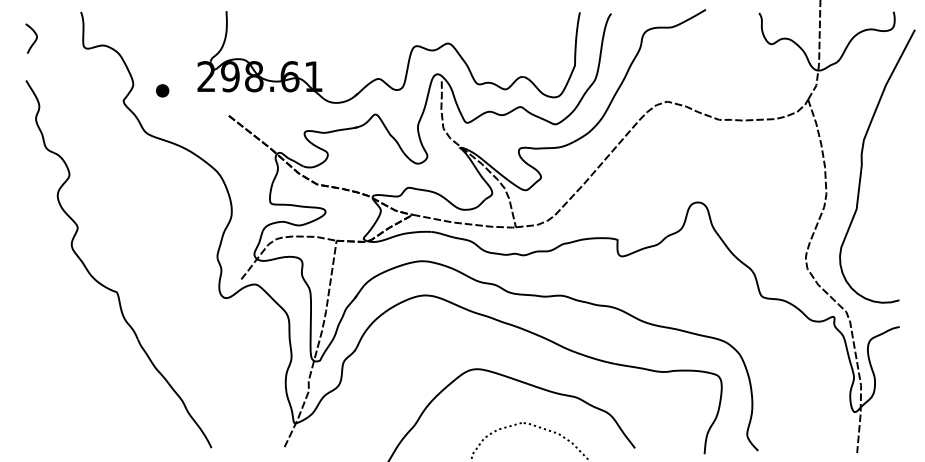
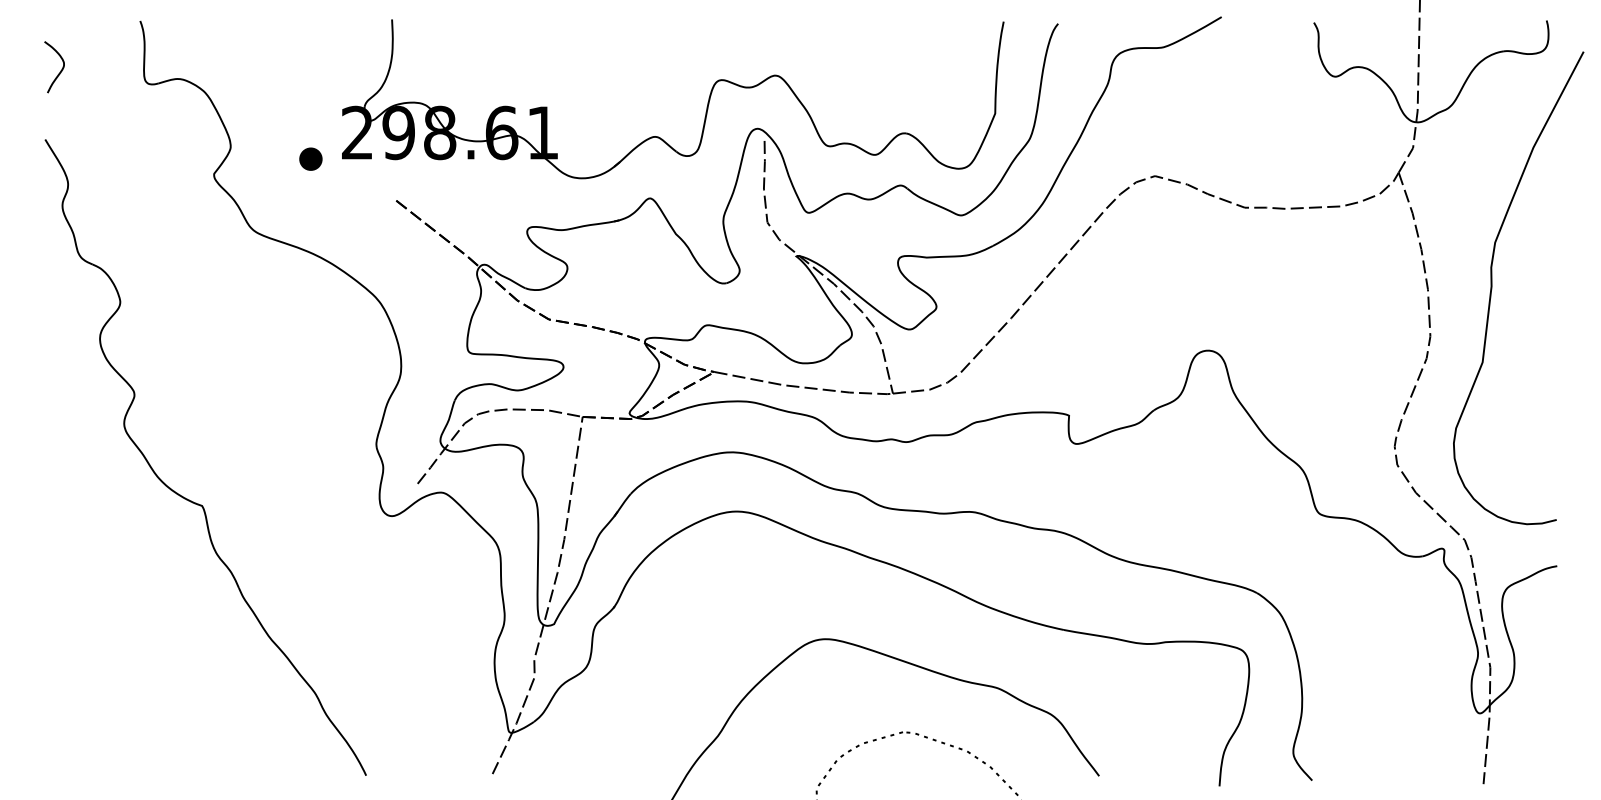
part: (162, 90) -> (310, 158), moved

